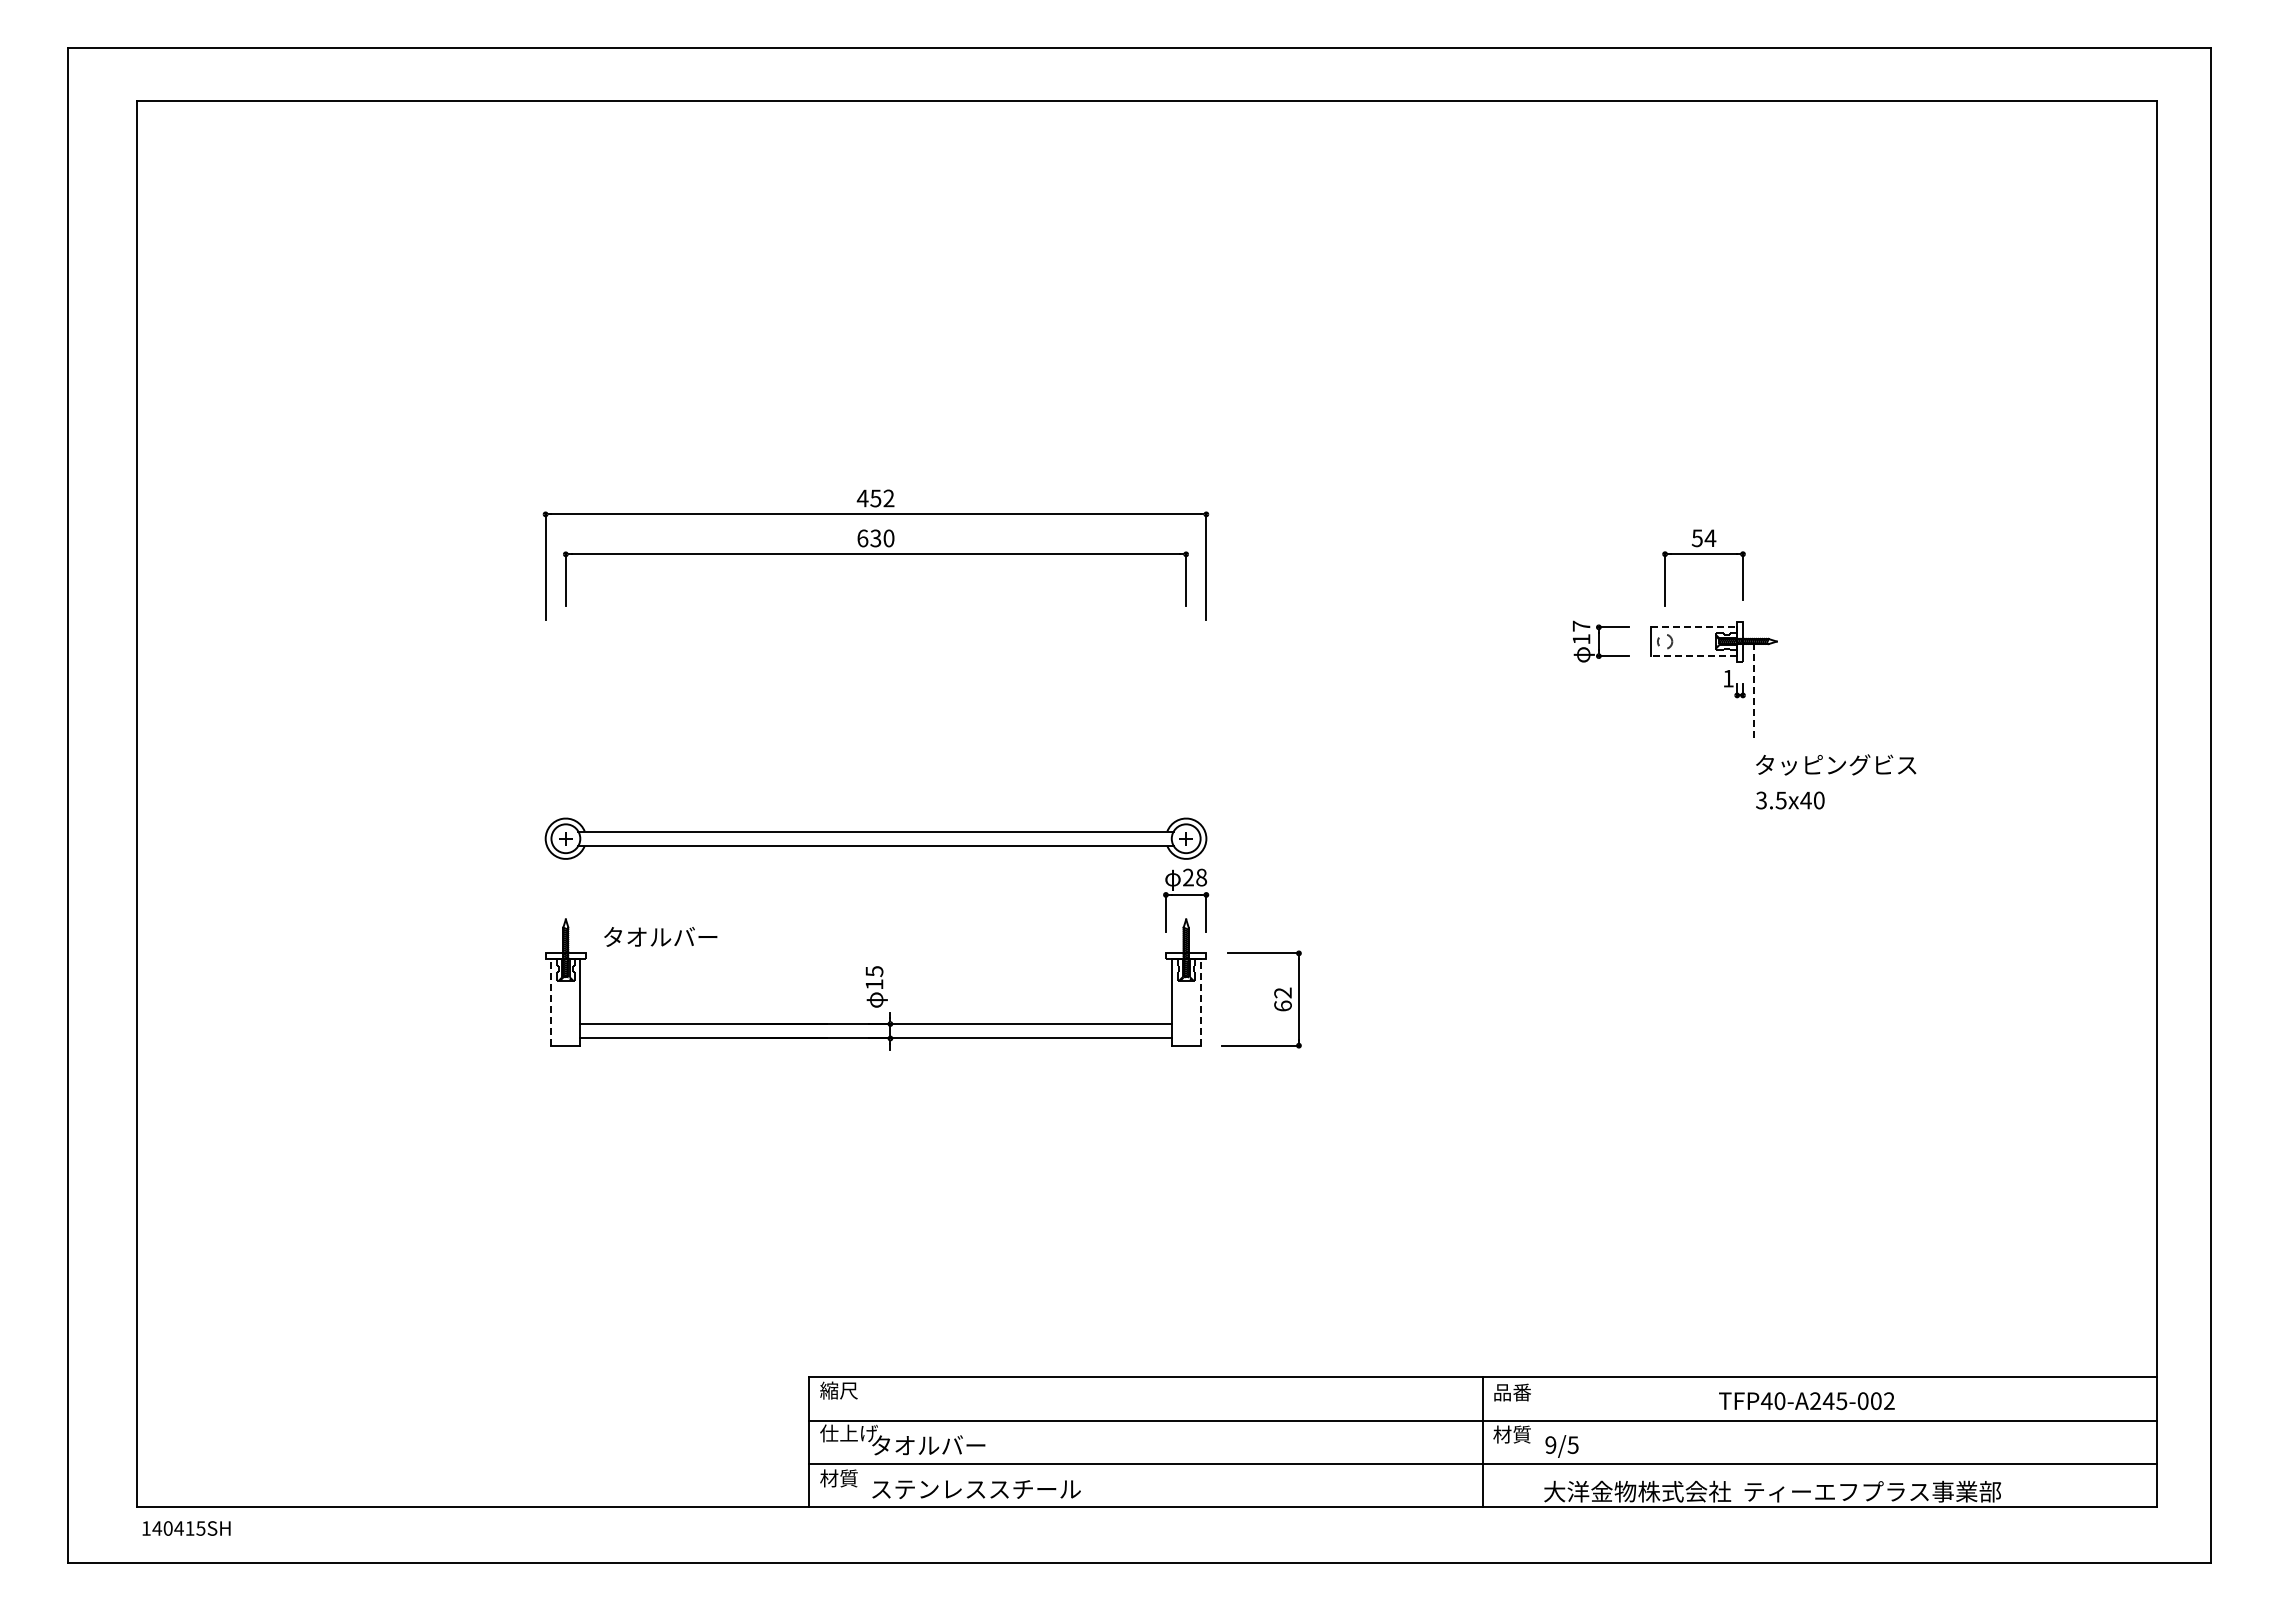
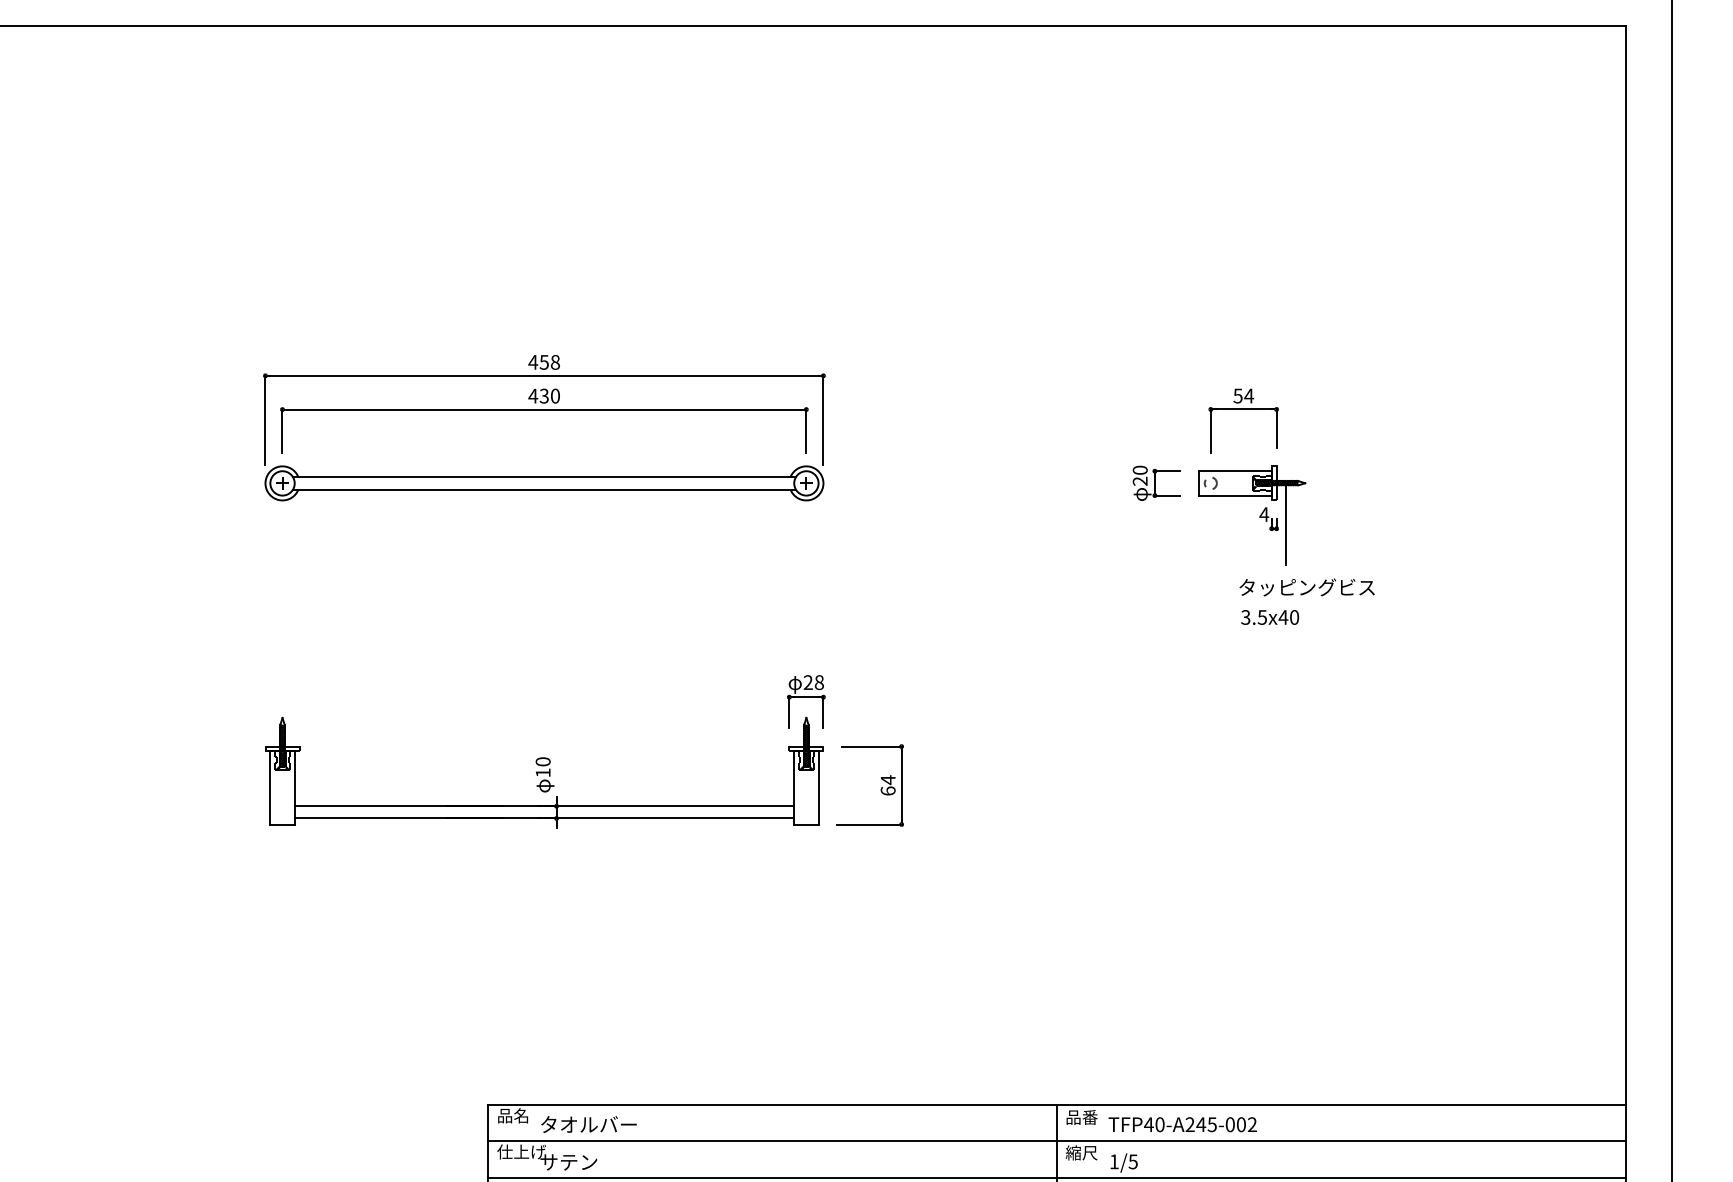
text: (888, 498) -> (554, 362), 452 -> 458
text: (862, 538) -> (533, 396), 630 -> 430
line: (1694, 627) -> (1235, 471), dashed -> solid
text: (1581, 632) -> (1140, 475), 17 -> 20
line: (1693, 656) -> (1234, 495), dashed -> solid
text: (1728, 678) -> (1264, 514), 1 -> 4
line: (1754, 690) -> (1286, 524), dashed -> solid
text: (1836, 764) -> (1307, 587), moved
text: (1790, 800) -> (1270, 617), moved
part: (875, 838) -> (544, 483), moved
text: (660, 936) -> (588, 1124), moved
text: (874, 971) -> (543, 761), 15 -> 10
text: (1282, 992) -> (887, 779), 62 -> 64
line: (551, 1001) -> (270, 787), dashed -> solid
line: (1200, 1001) -> (818, 787), dashed -> solid
text: (838, 1390) -> (512, 1115), 縮尺 -> 品名
text: (1806, 1400) -> (1182, 1124), moved
text: (1511, 1434) -> (1081, 1152), 材質 -> 縮尺
text: (1550, 1444) -> (1114, 1161), 9/5 -> 1/5
text: (928, 1445) -> (588, 1162), タオルバー -> サテン

